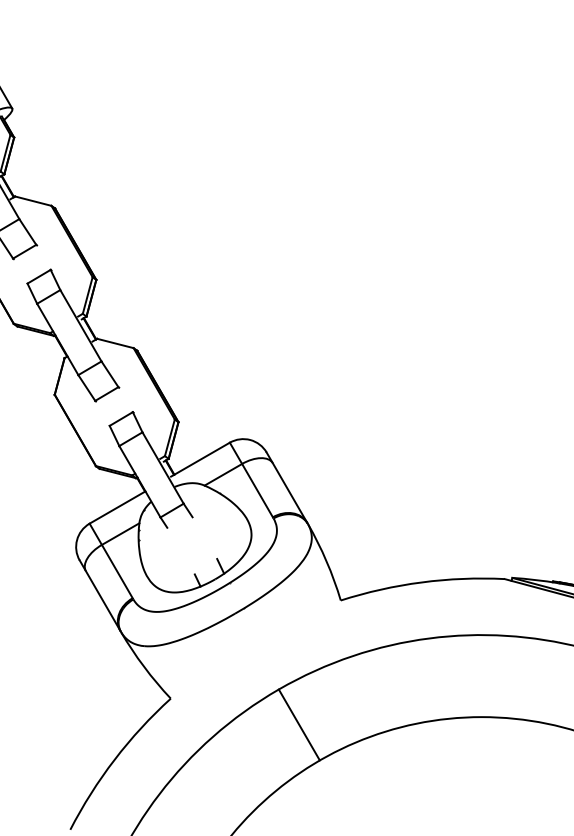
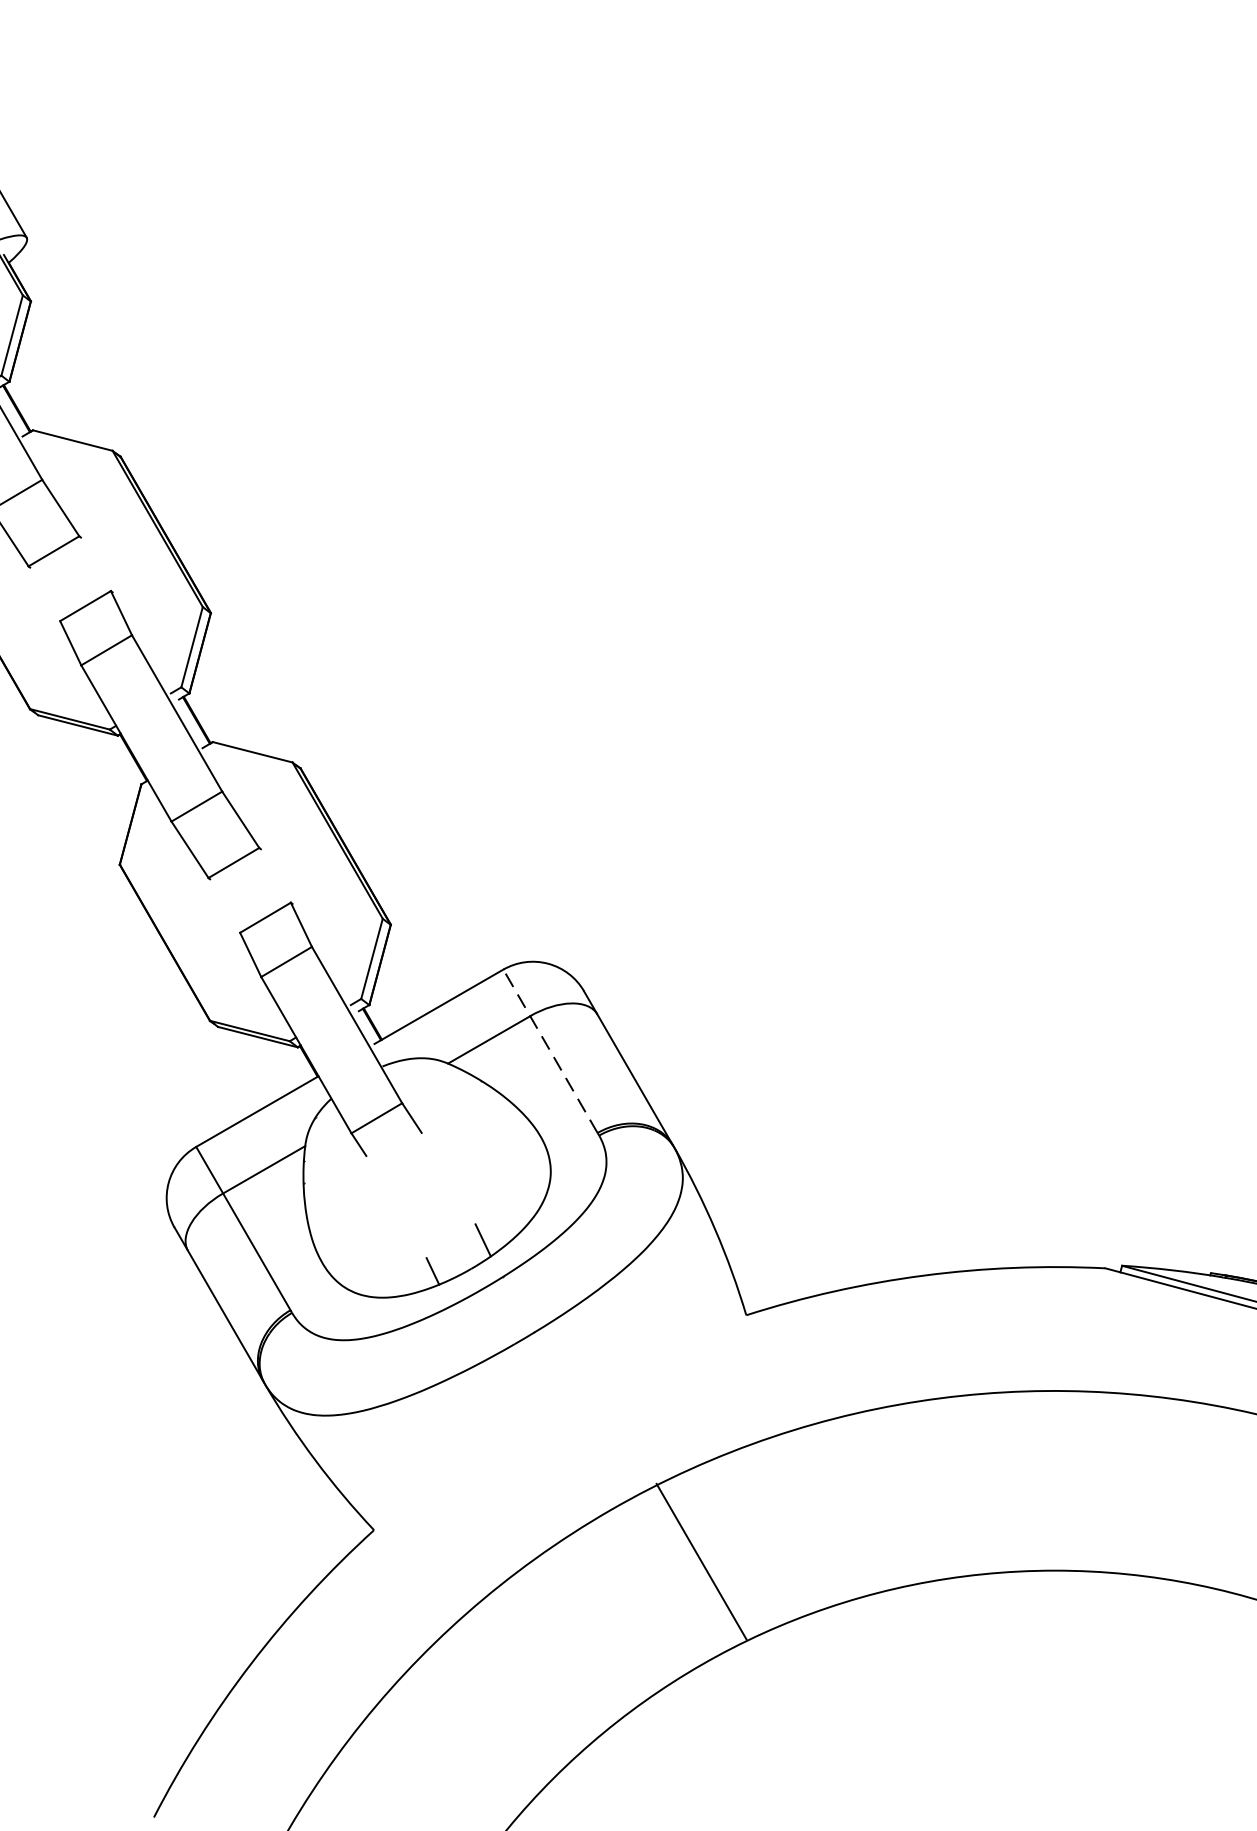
line: (251, 479) -> (550, 1050), solid -> dashed
line: (298, 724) -> (699, 1560), moved

